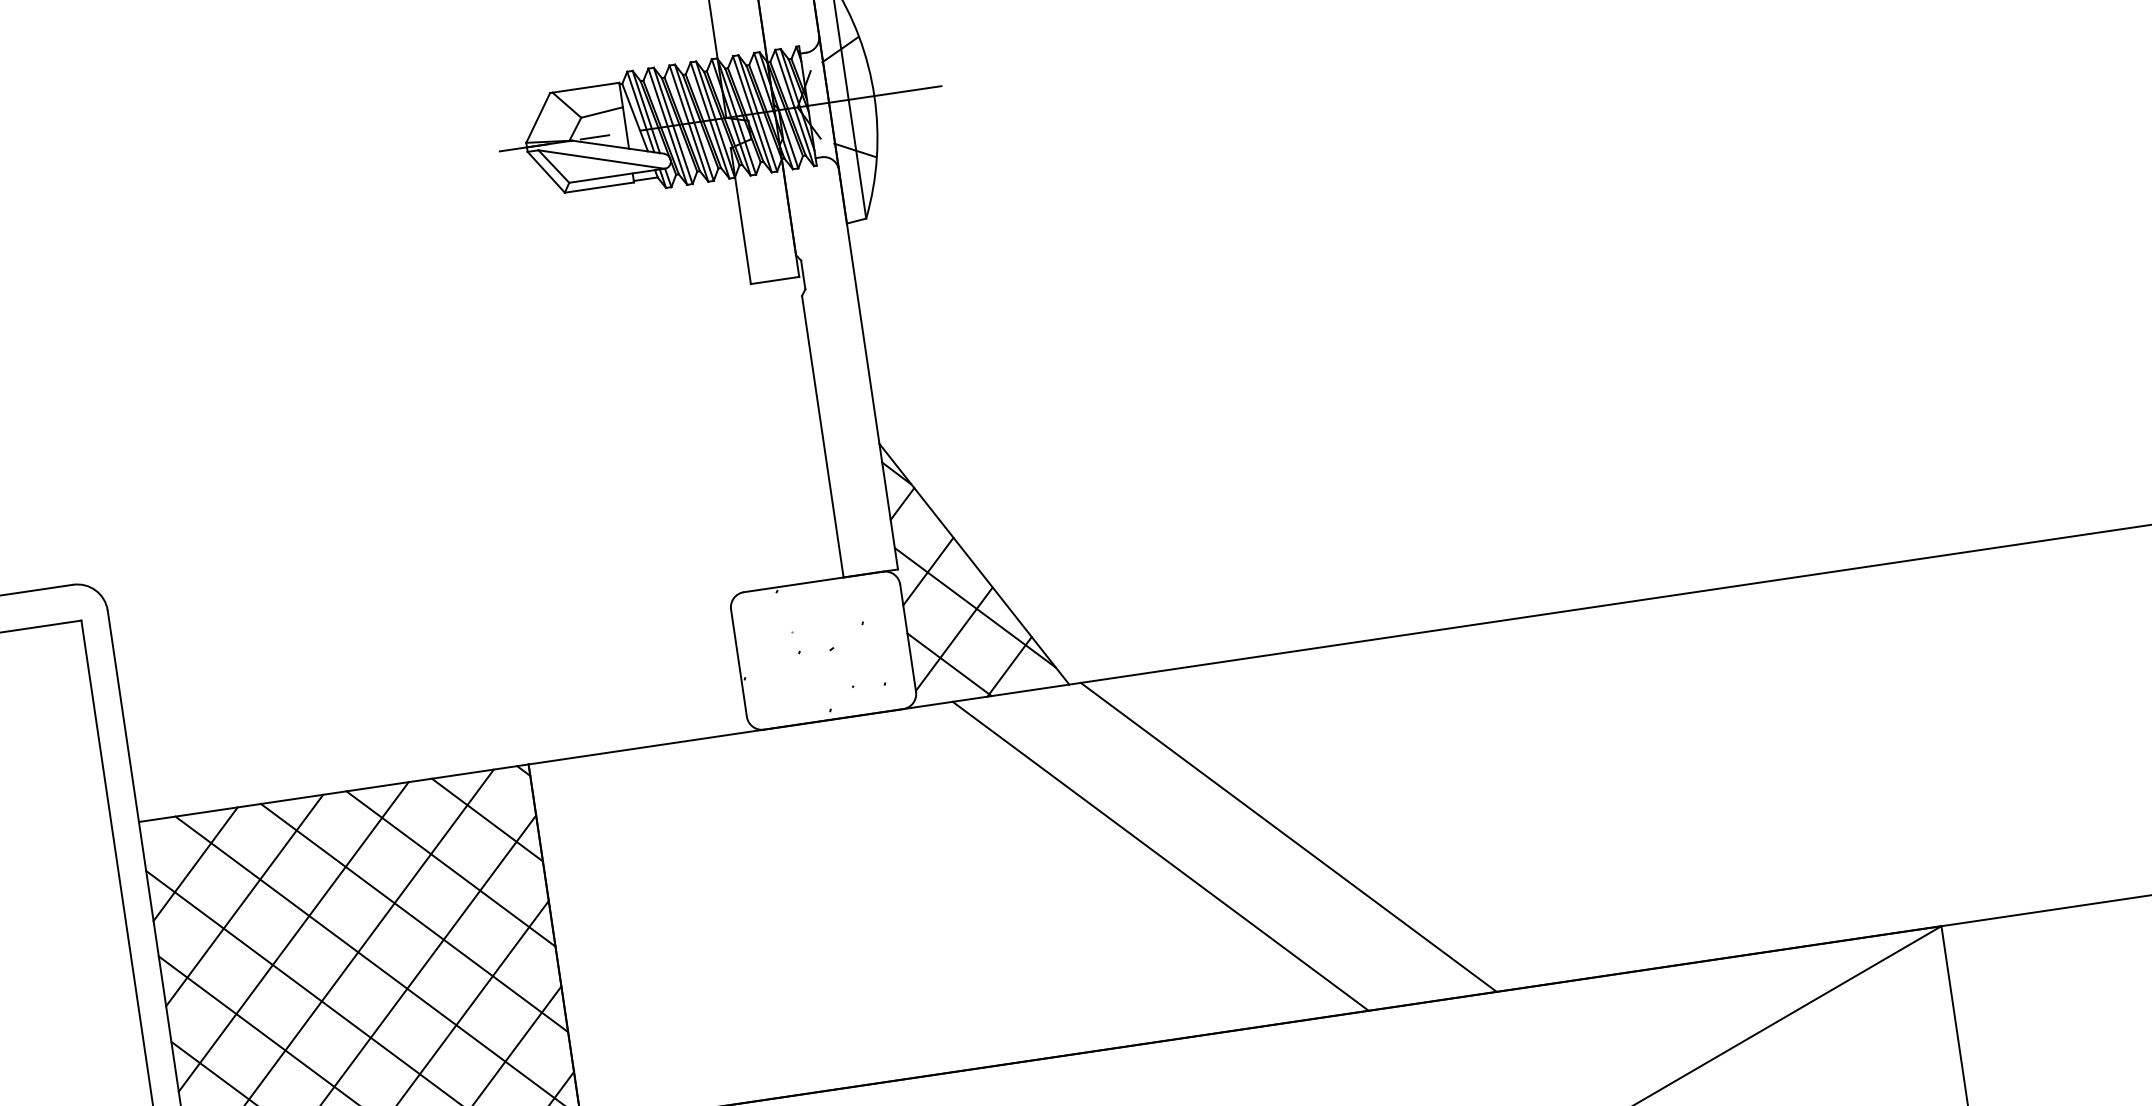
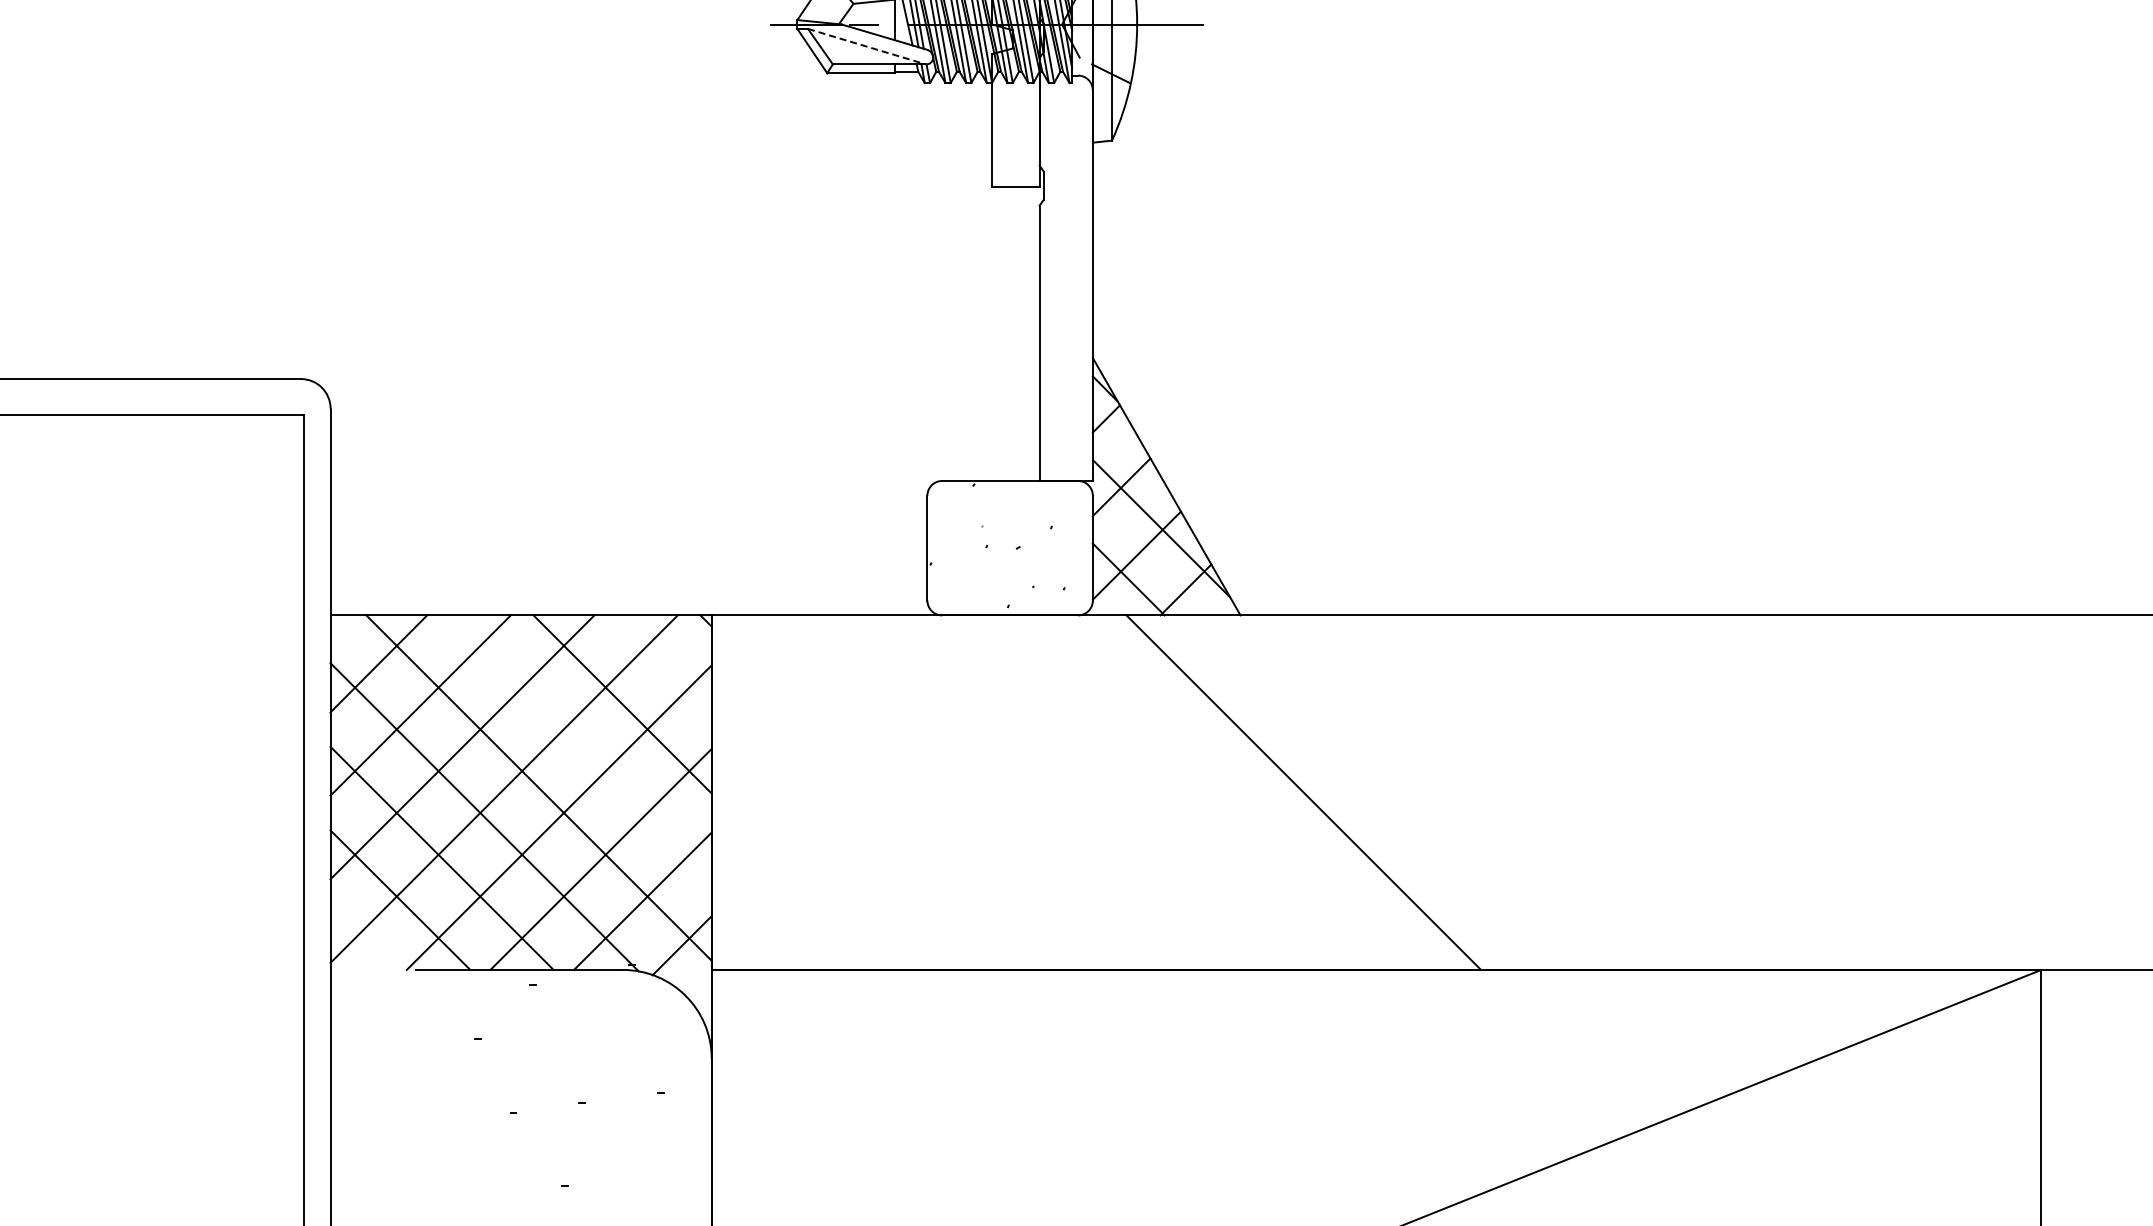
line: (600, 159) -> (866, 46), solid -> dashed
line: (487, 819) -> (664, 662), removed
line: (1288, 837) -> (1428, 792), removed
line: (414, 918) -> (580, 746), removed

